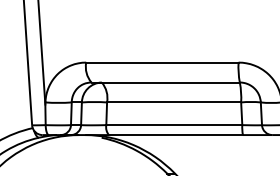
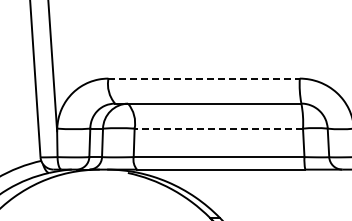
line: (162, 62) -> (204, 78), solid -> dashed
line: (173, 102) -> (218, 128), solid -> dashed

